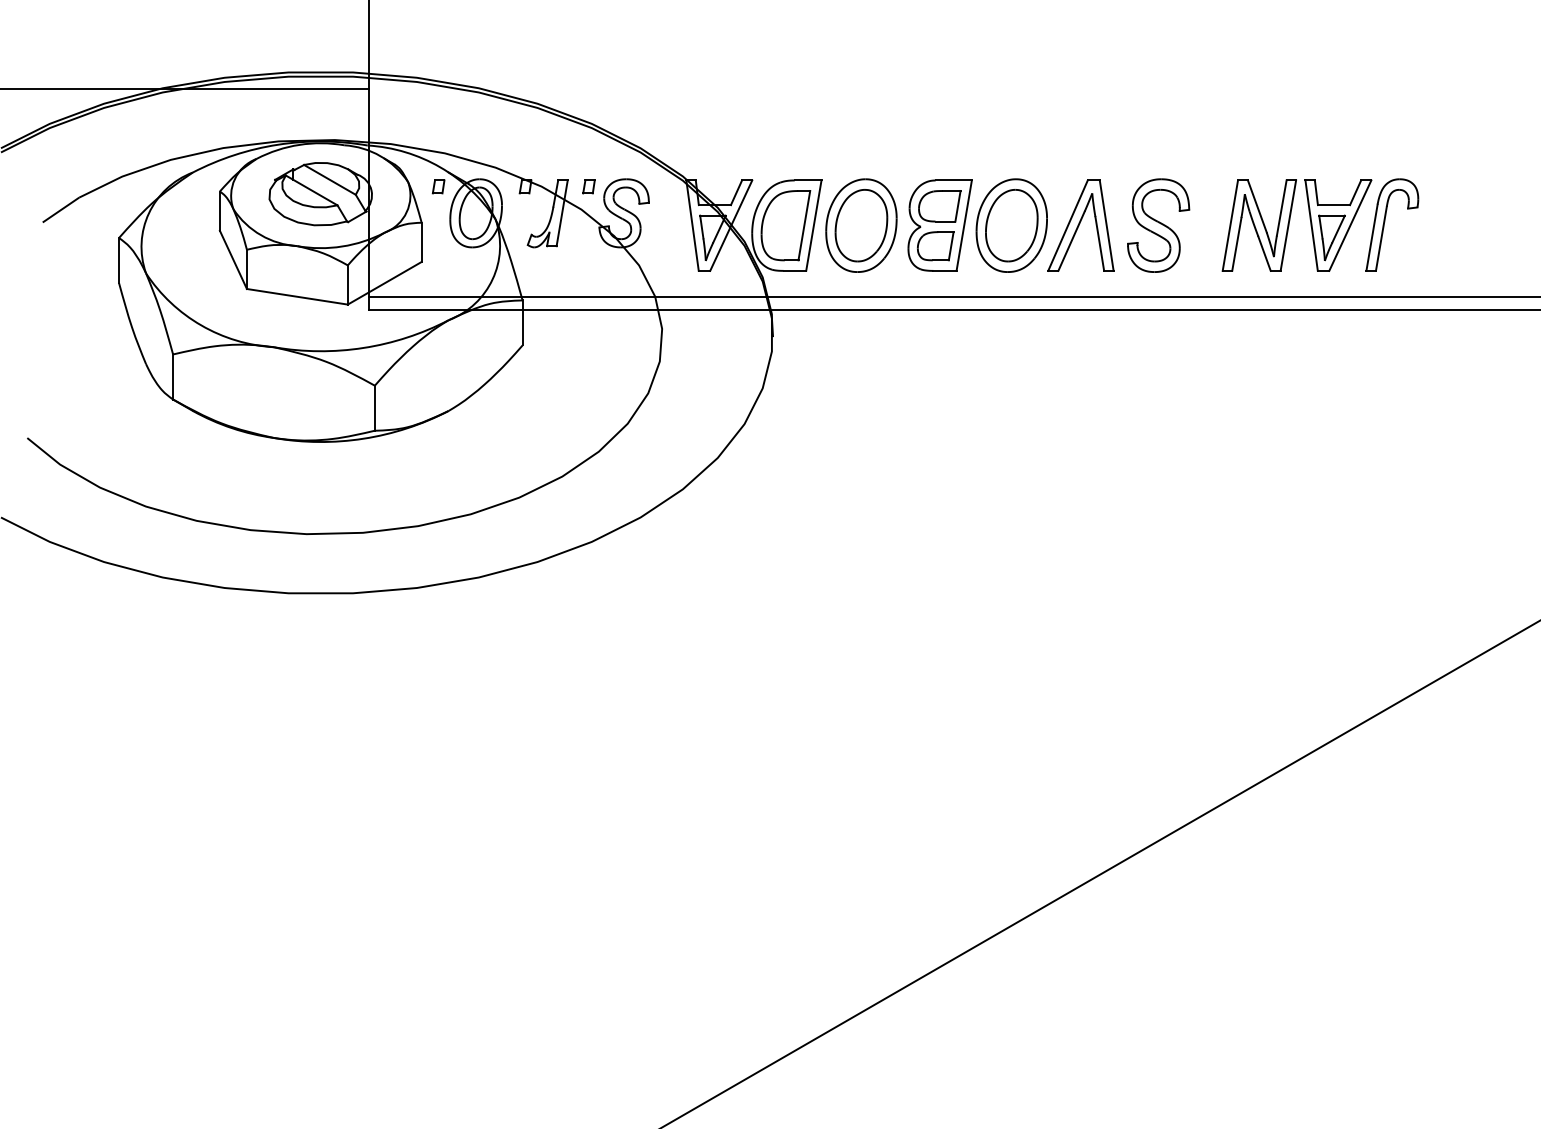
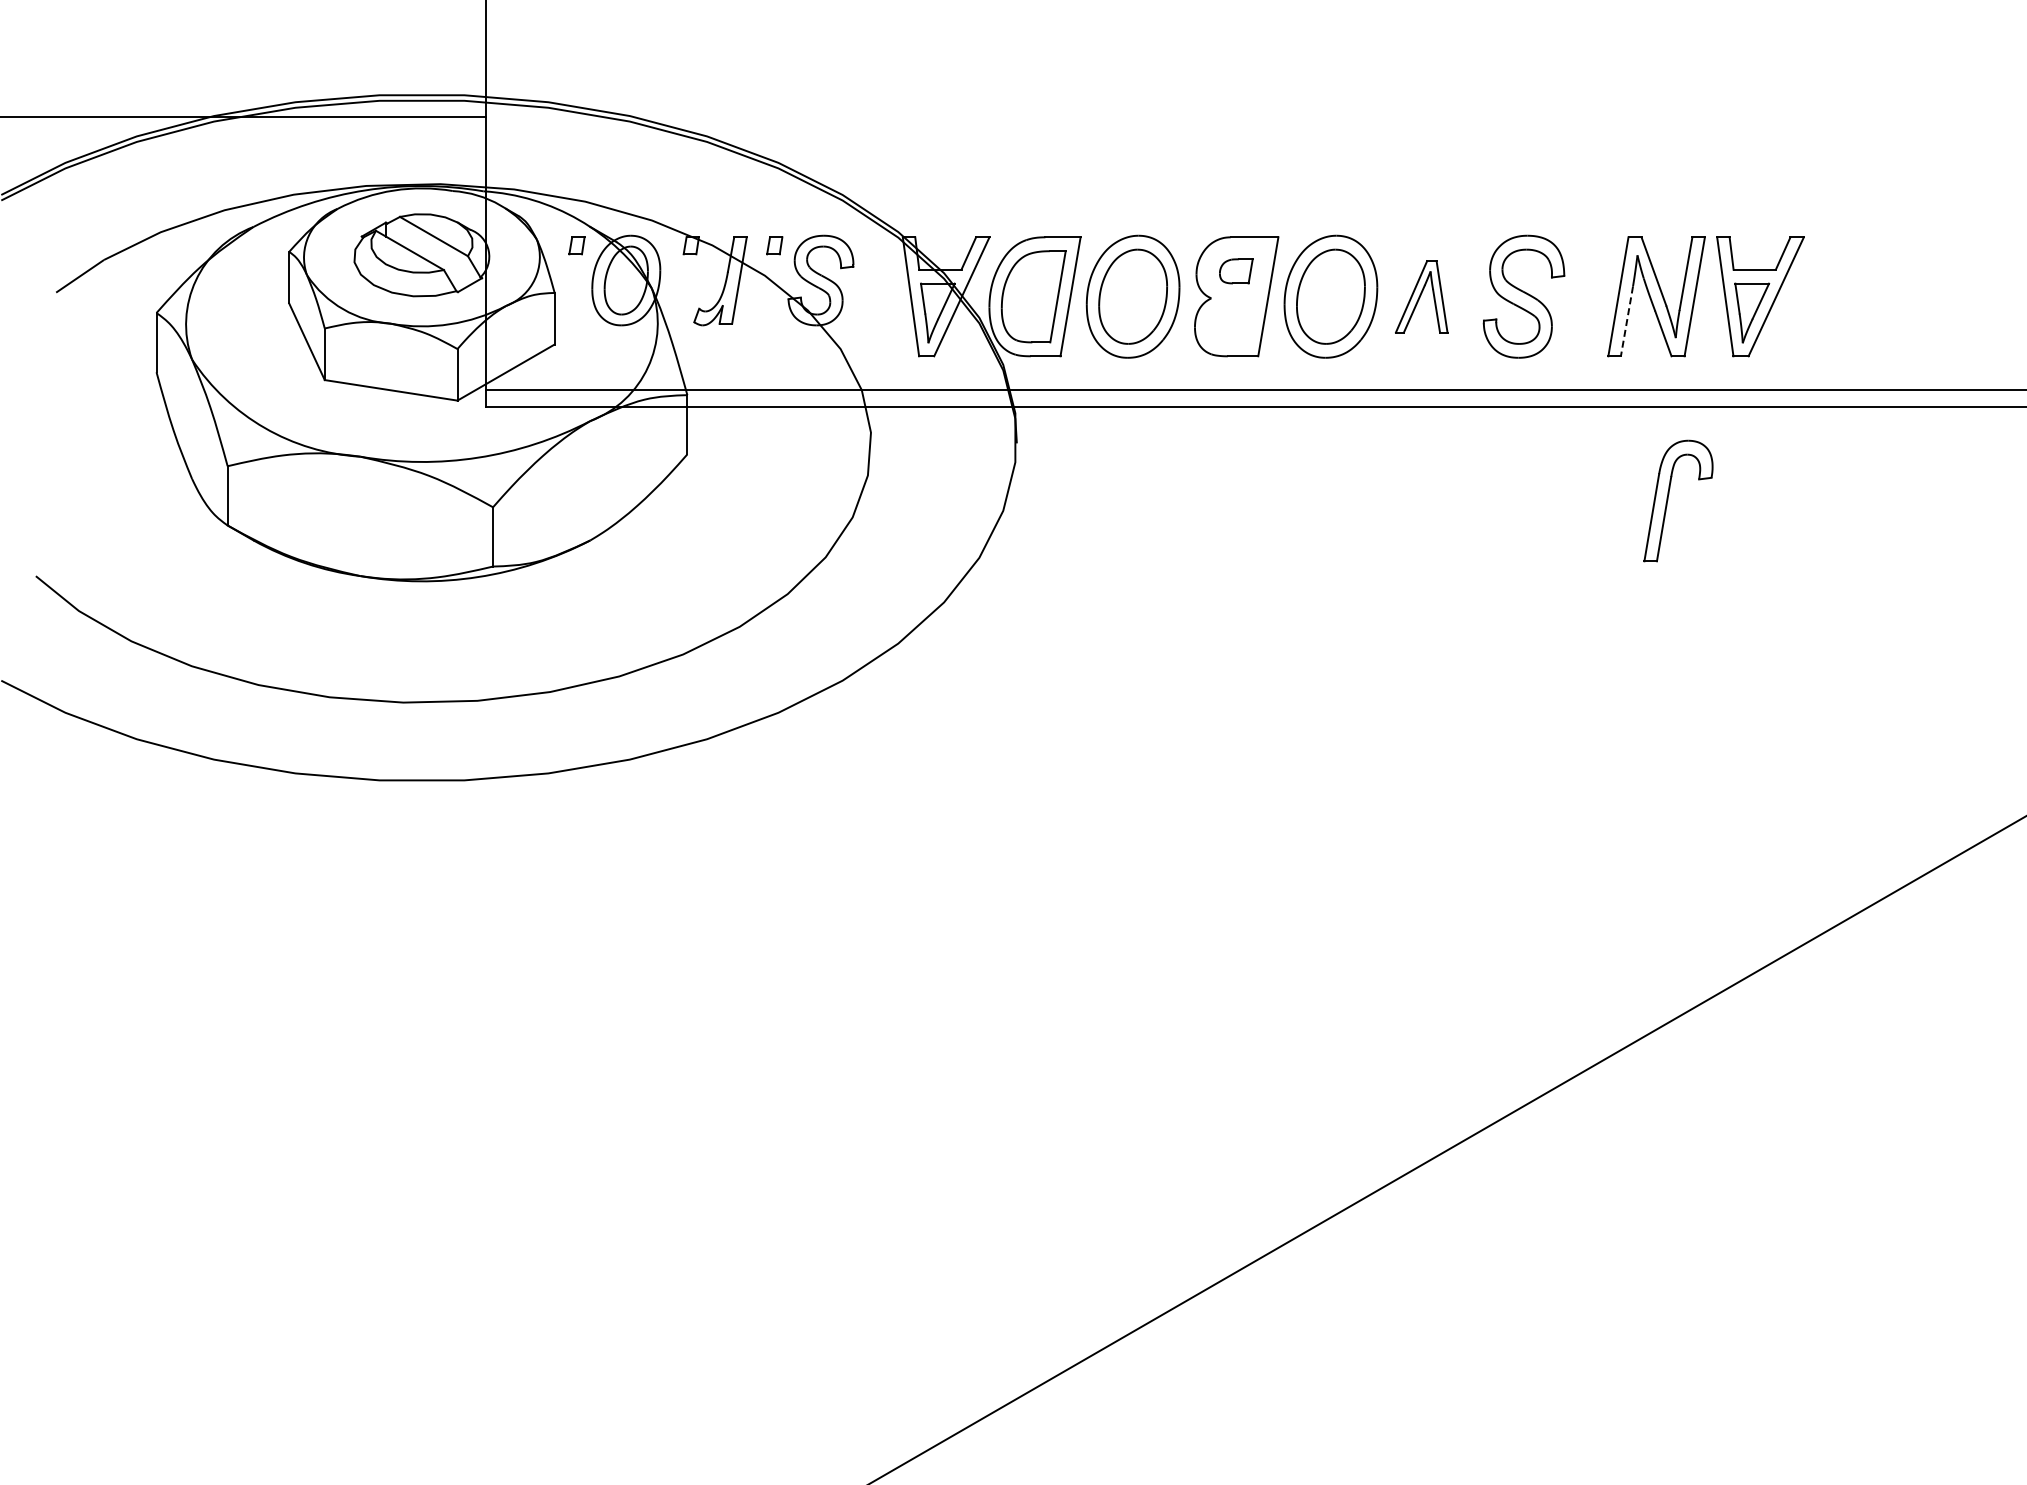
part: (940, 206) -> (1236, 271), size x0.6
part: (1384, 224) -> (1668, 500), moved
part: (1080, 225) -> (1421, 296), size x0.6
line: (1236, 244) -> (1626, 321), solid -> dashed
part: (935, 245) -> (1230, 323), removed

